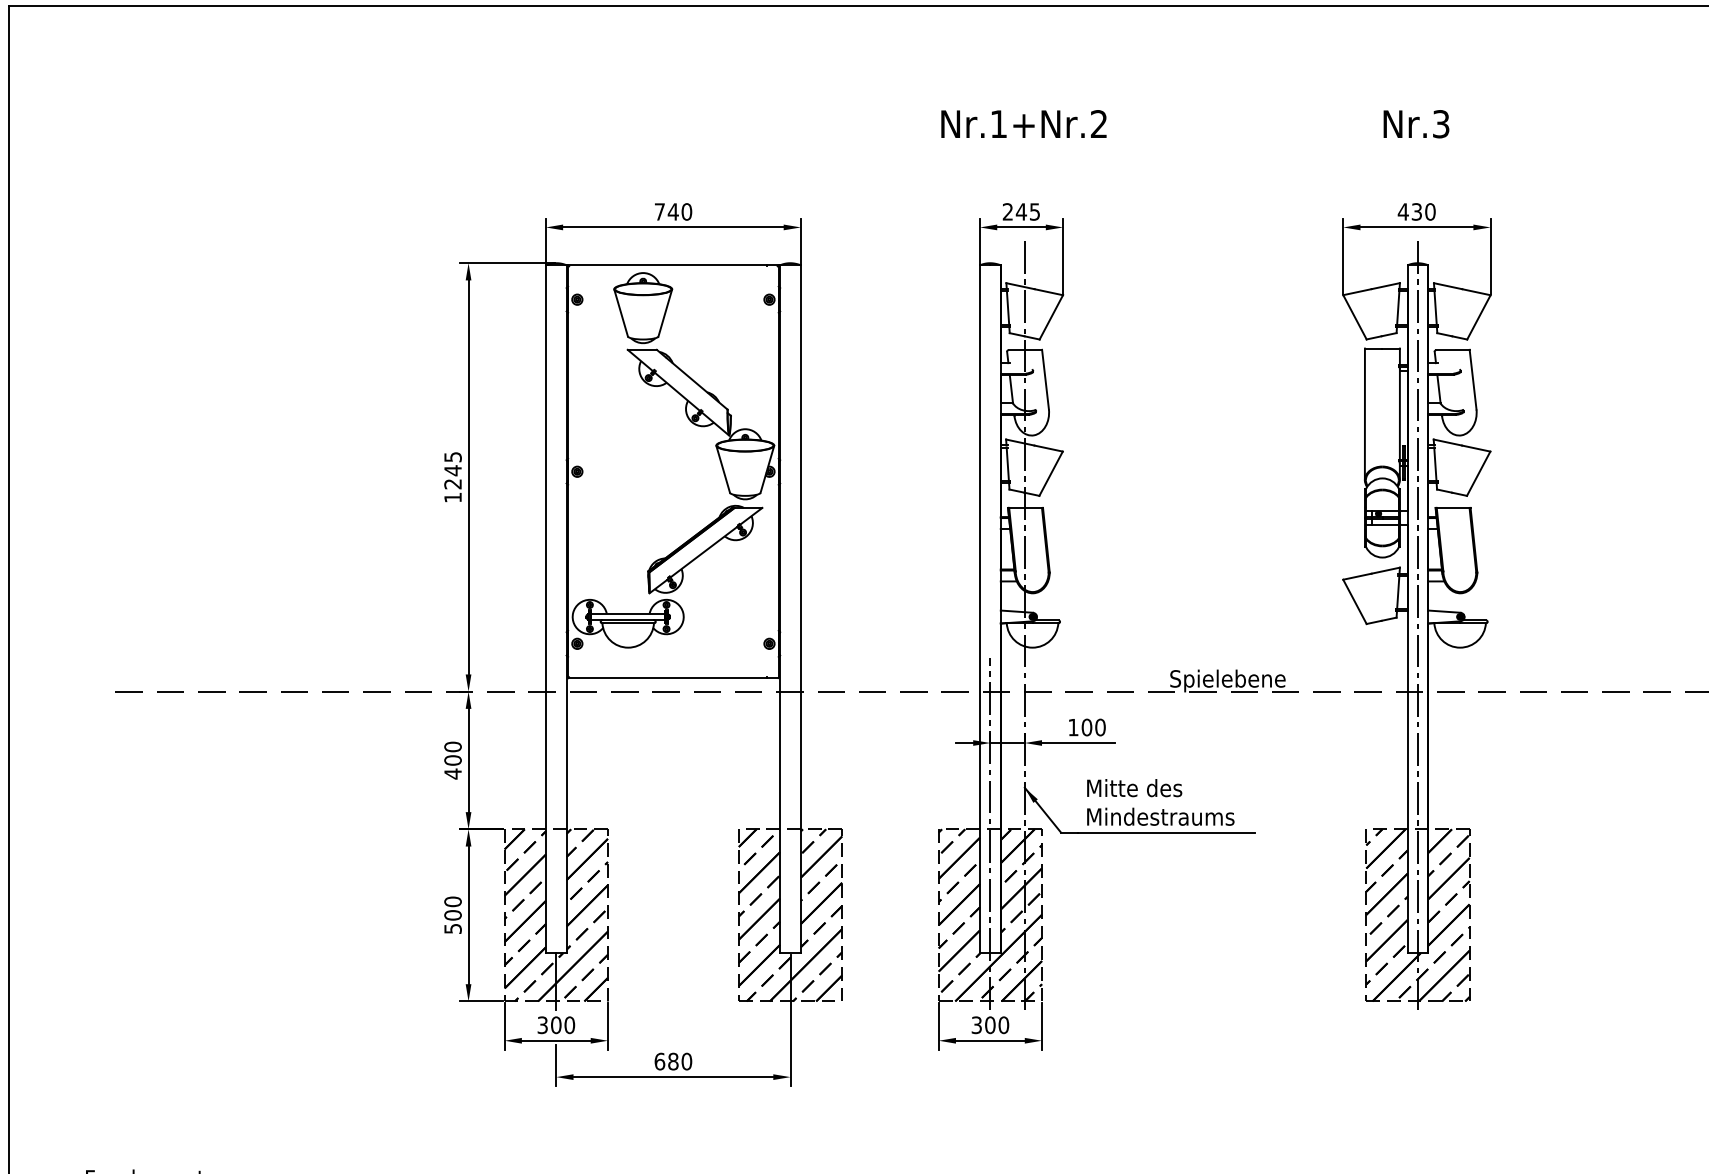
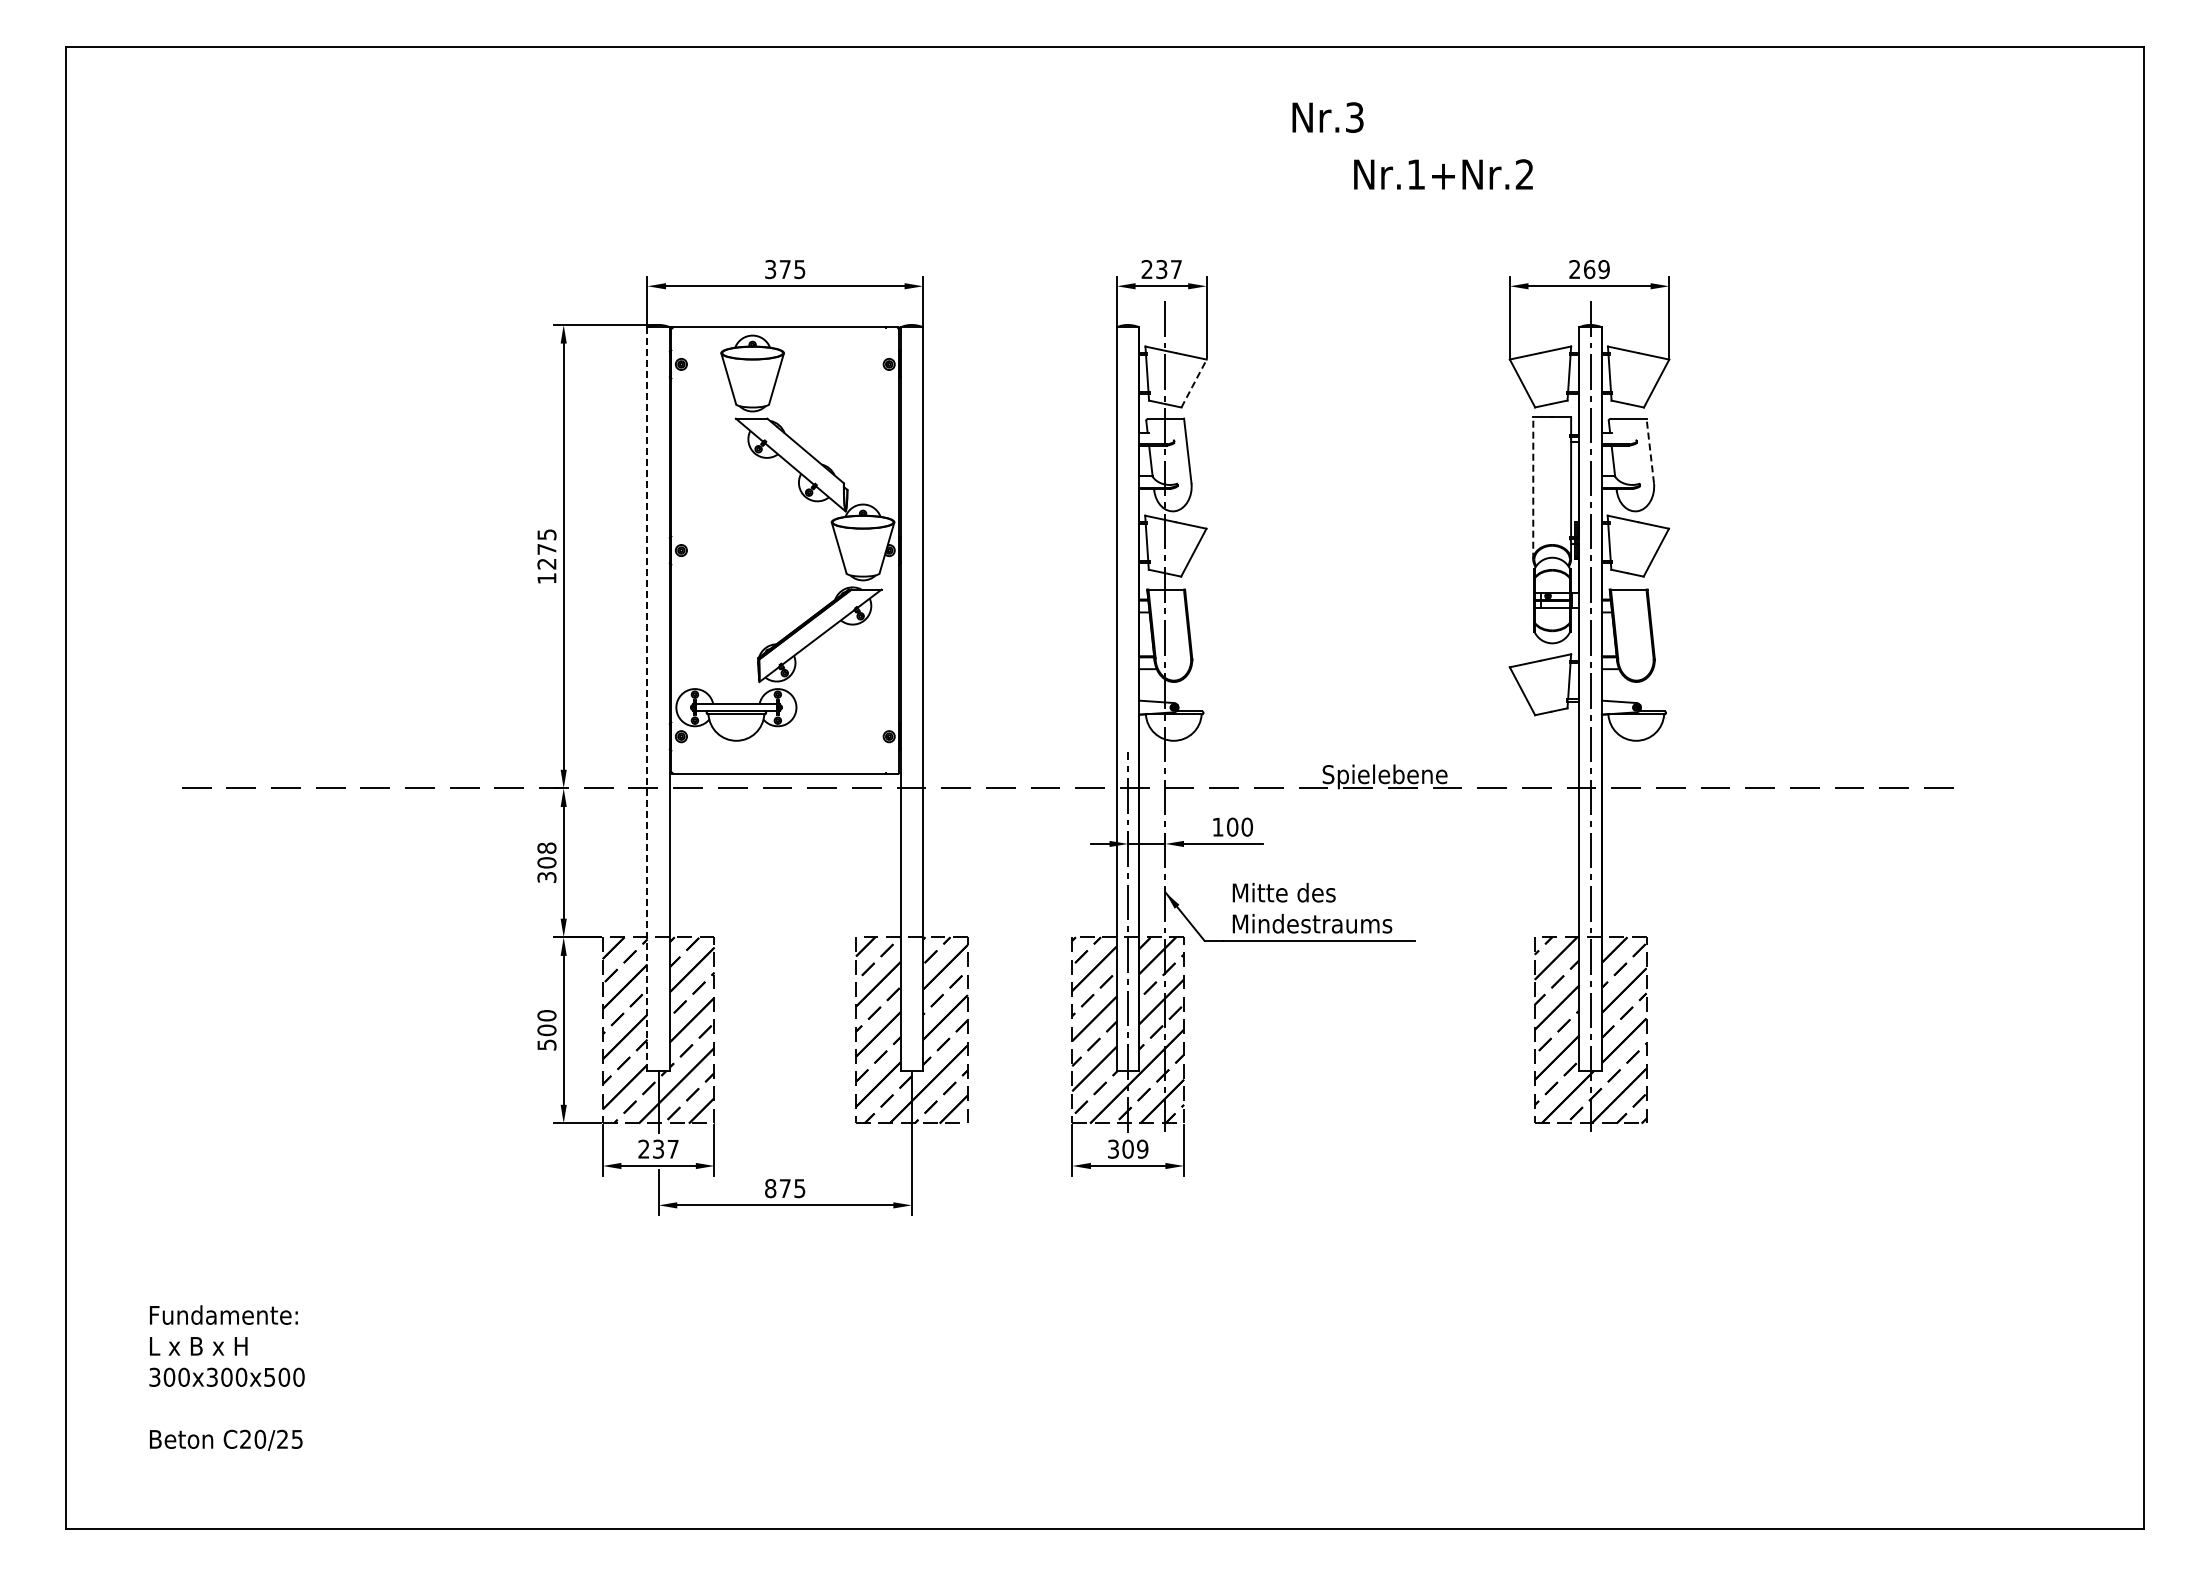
text: (1023, 124) -> (1443, 174), moved
text: (1415, 124) -> (1327, 117), moved
text: (673, 211) -> (785, 269), 740 -> 375
text: (1027, 211) -> (1168, 269), 245 -> 237
text: (1415, 211) -> (1588, 269), 430 -> 269
line: (1051, 317) -> (1194, 383), solid -> dashed
line: (1473, 379) -> (1650, 450), solid -> dashed
line: (1365, 414) -> (1533, 488), solid -> dashed
text: (452, 470) -> (546, 549), 1245 -> 1275
line: (546, 609) -> (647, 699), solid -> dashed
text: (452, 760) -> (546, 862), 400 -> 308
text: (556, 1024) -> (658, 1148), 300 -> 237
text: (1003, 1025) -> (1142, 1149), 300 -> 309
text: (673, 1061) -> (785, 1188), 680 -> 875

